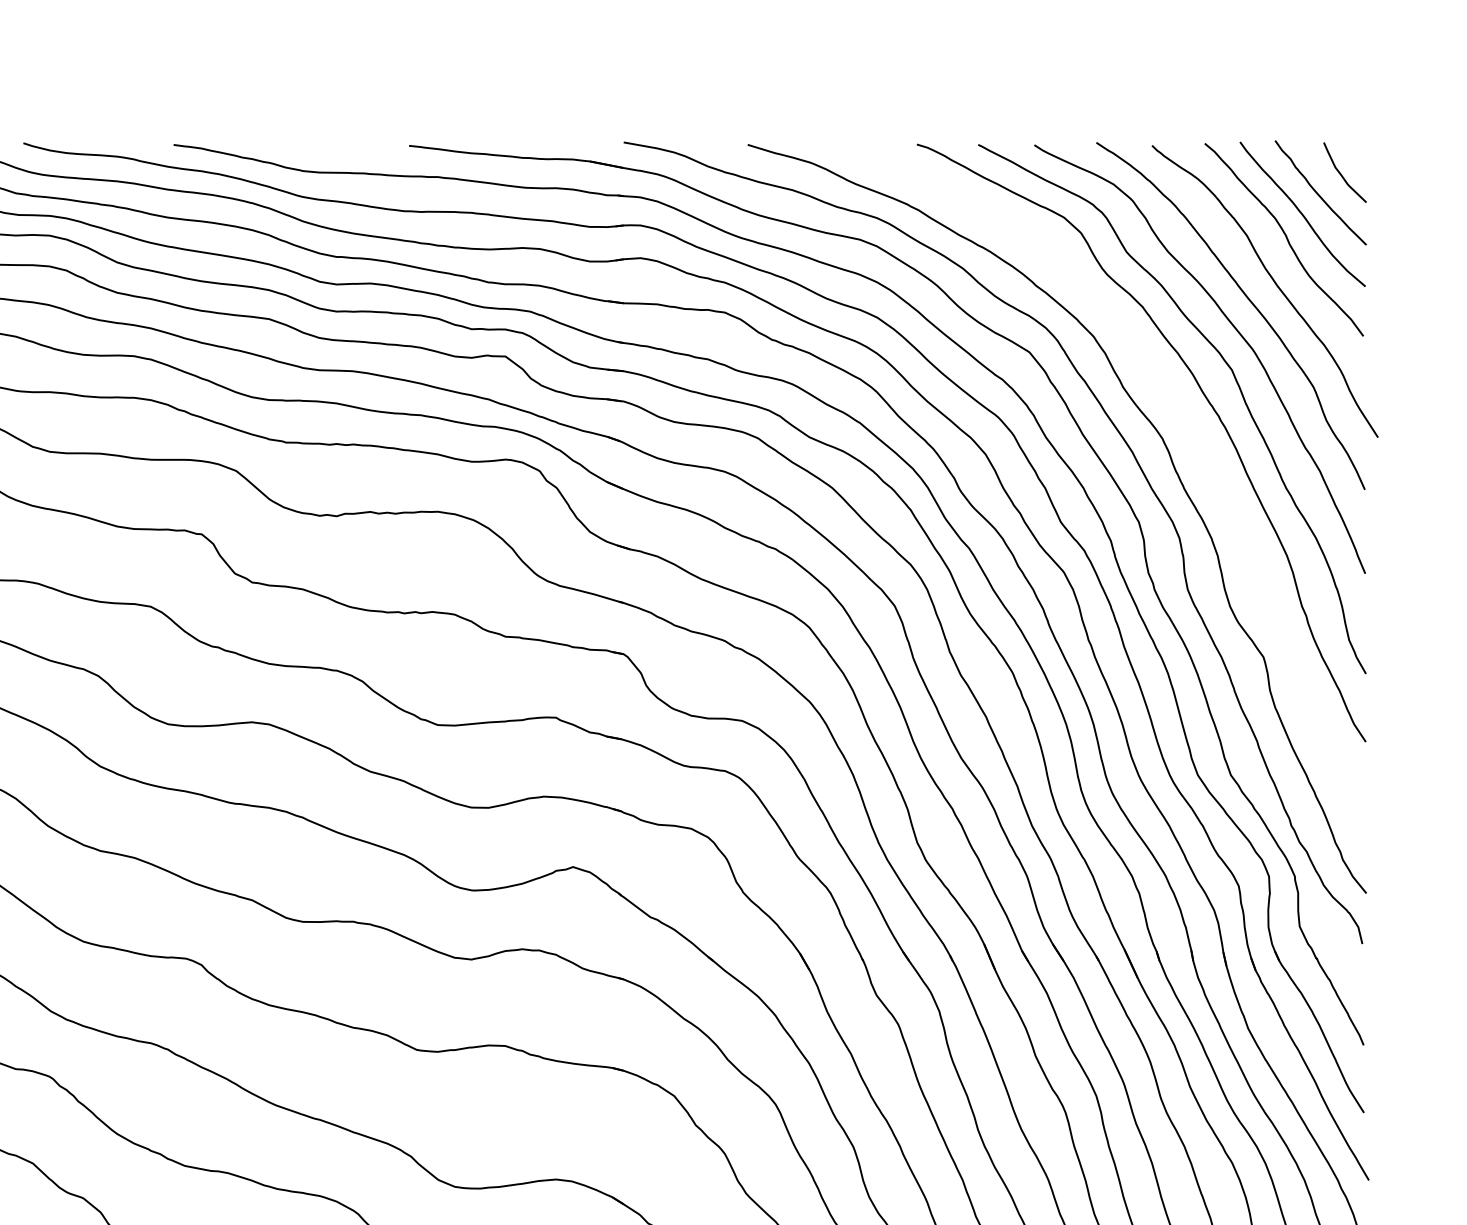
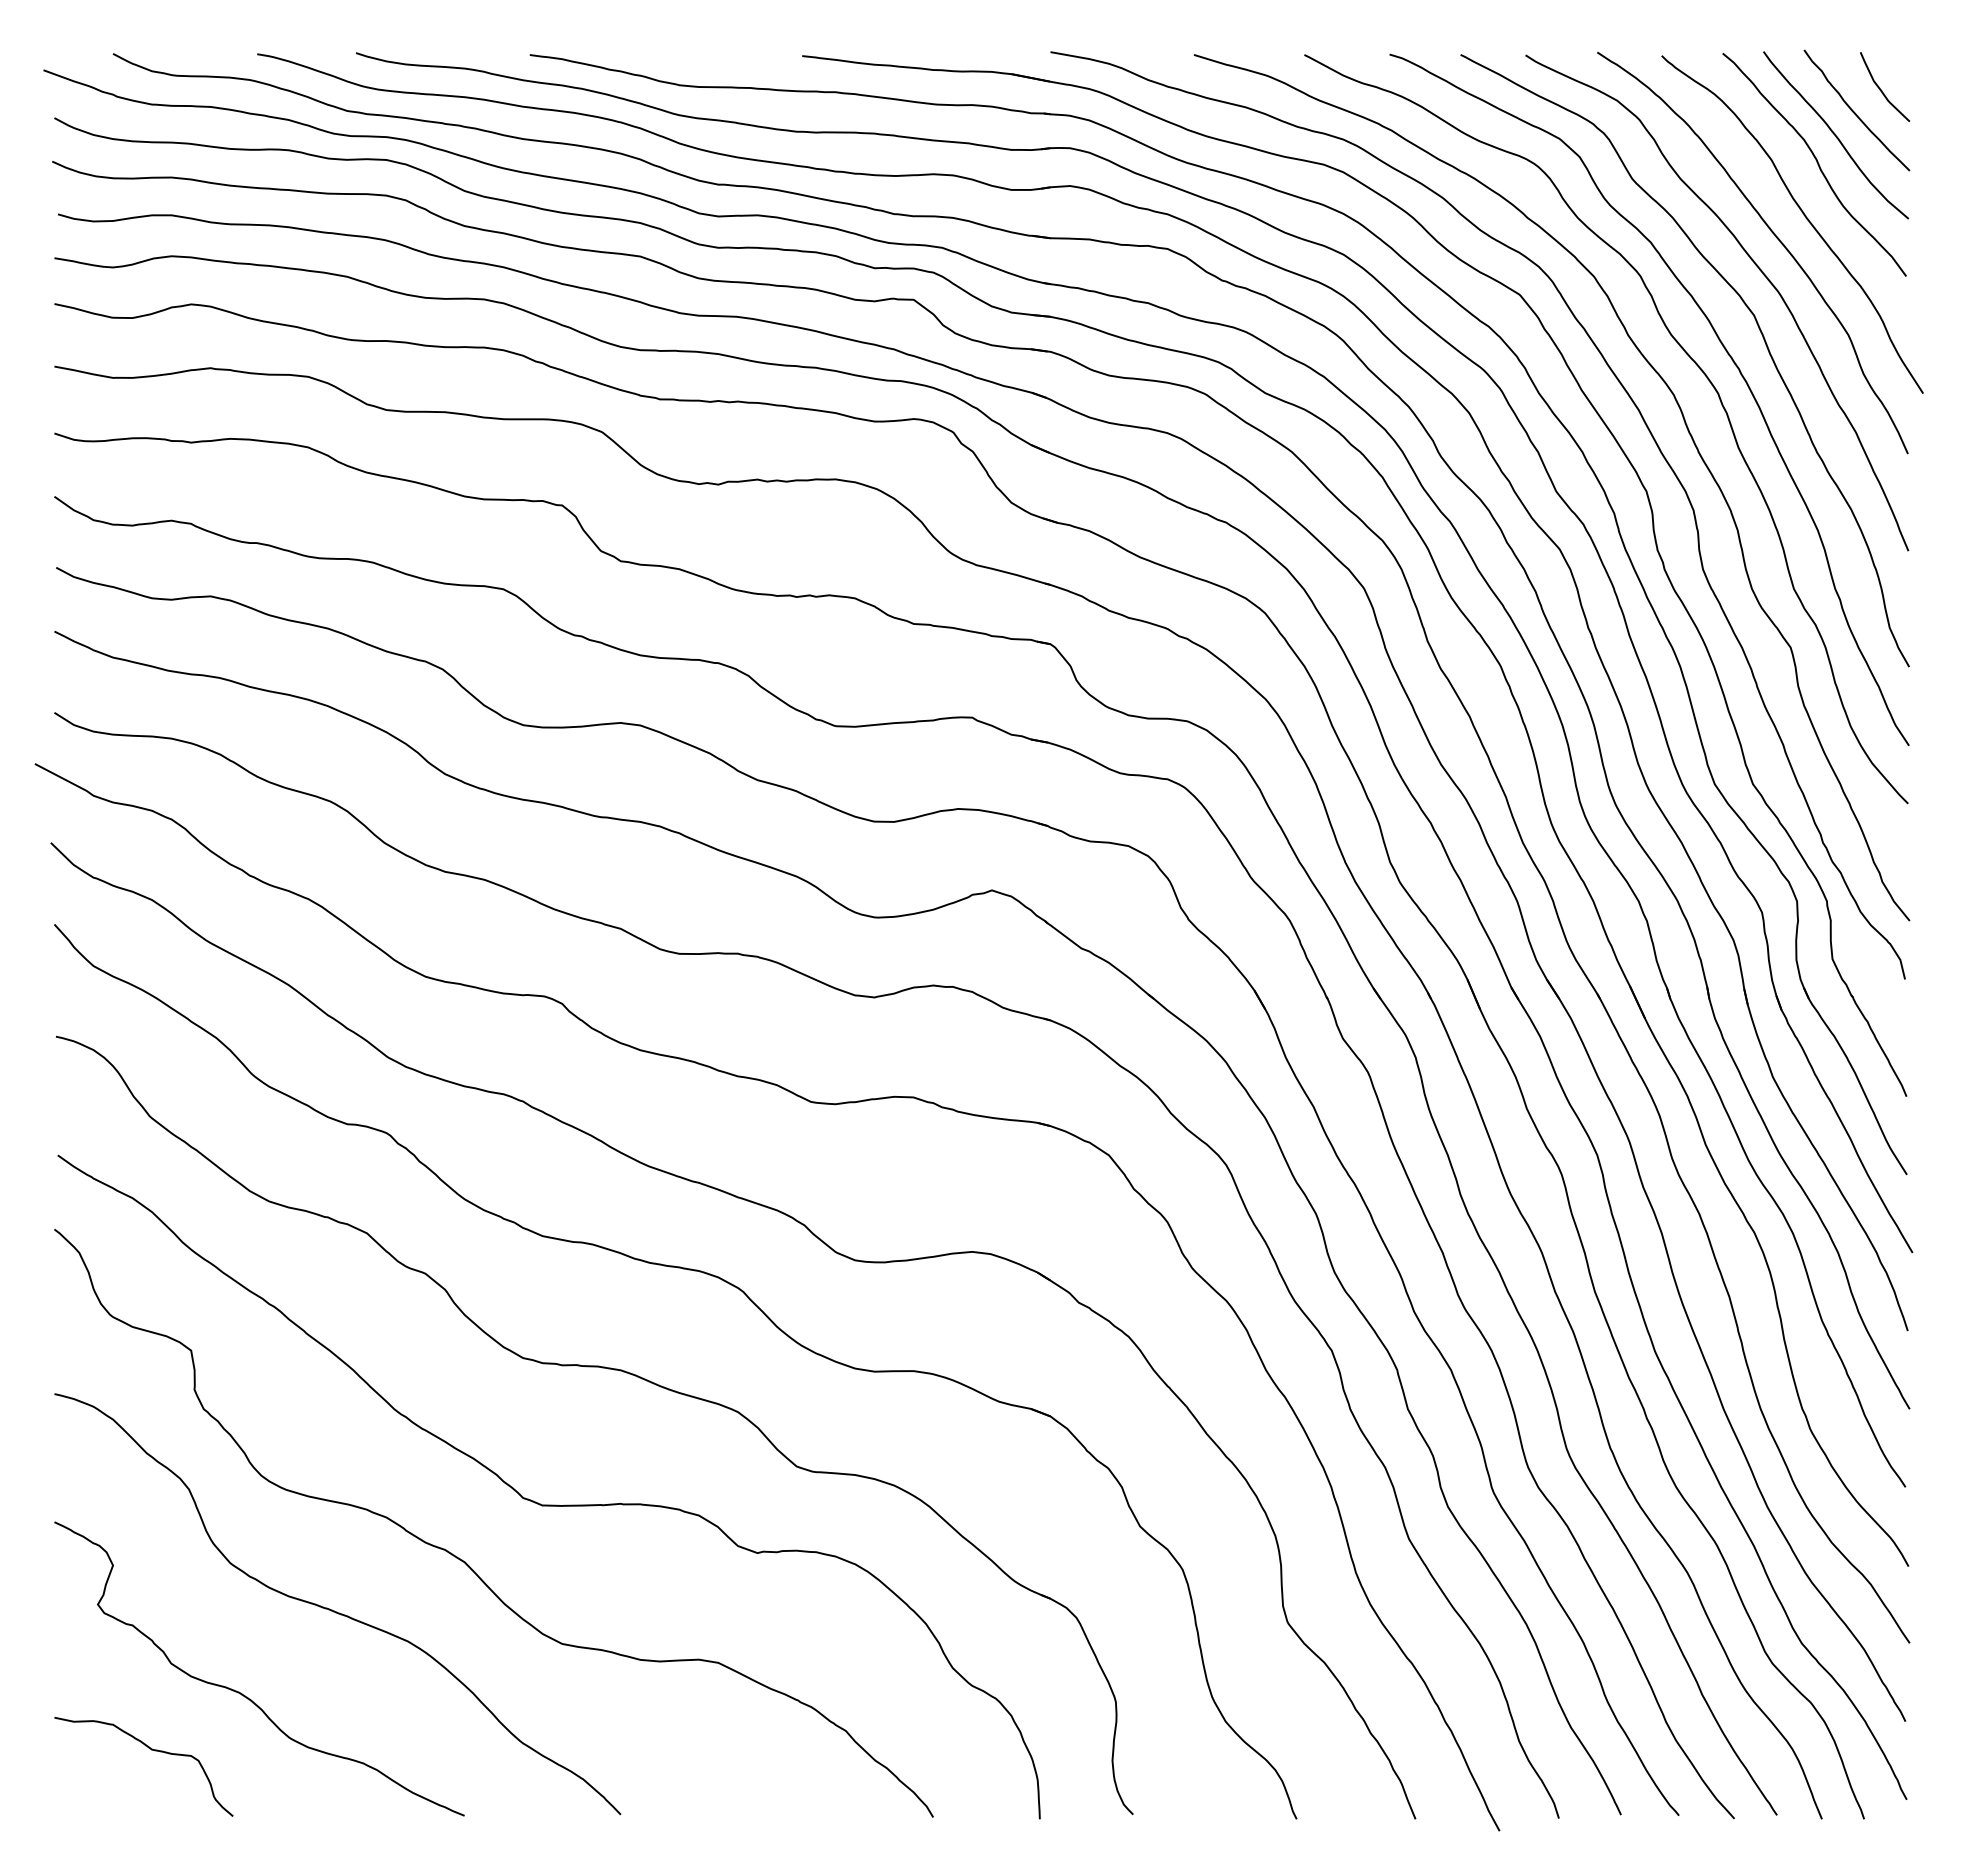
curve: (1171, 402) -> (1684, 352), added

